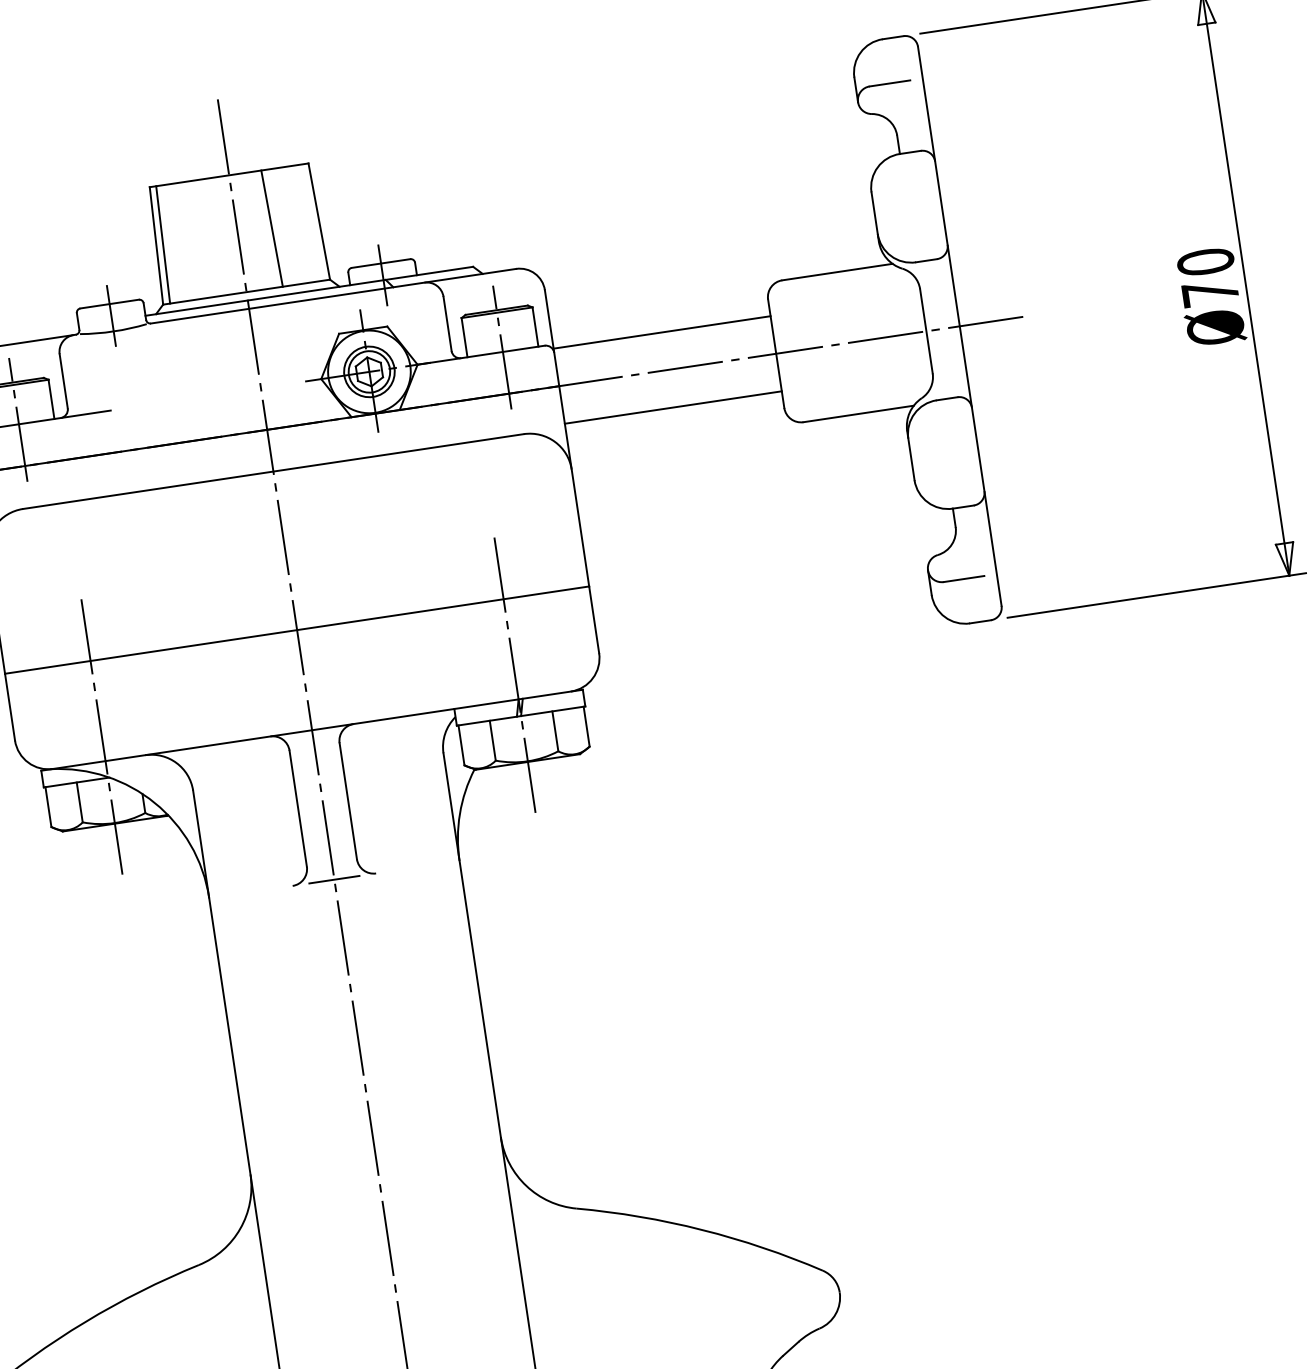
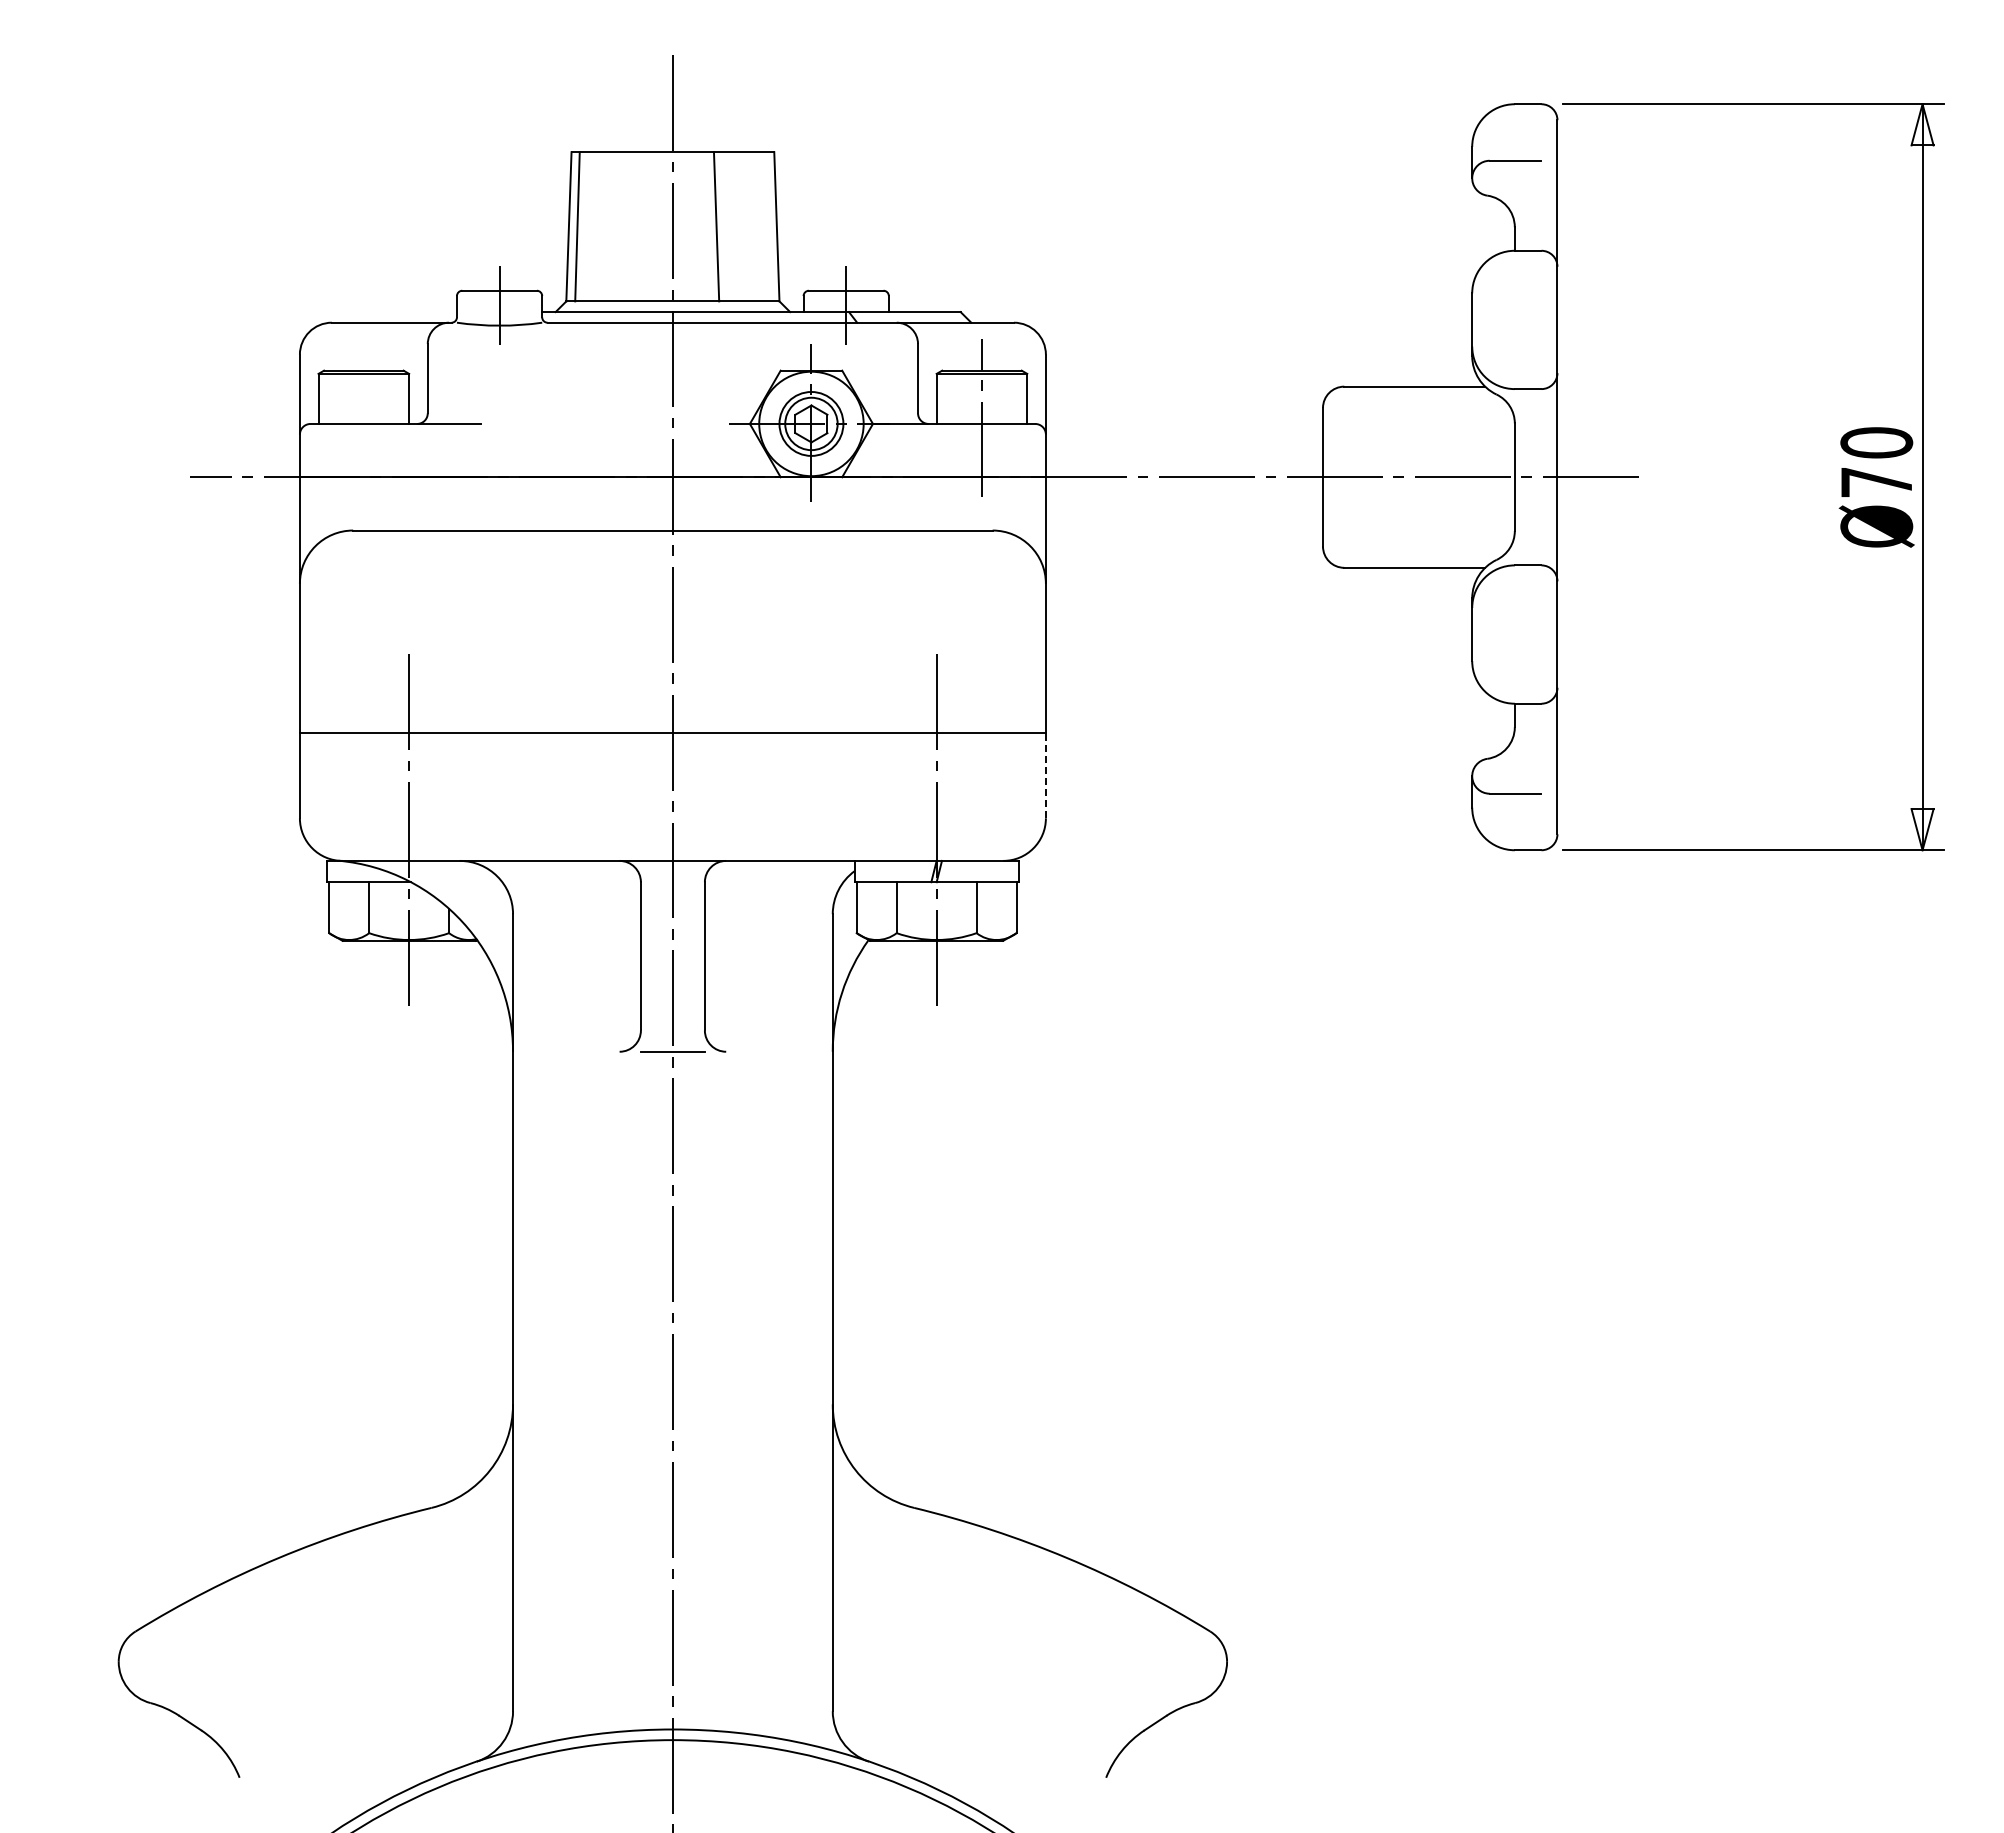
line: (662, 332) -> (1184, 429), removed
line: (673, 407) -> (1184, 525), removed
line: (18, 420) -> (363, 418), removed
line: (593, 619) -> (1045, 775), solid -> dashed

